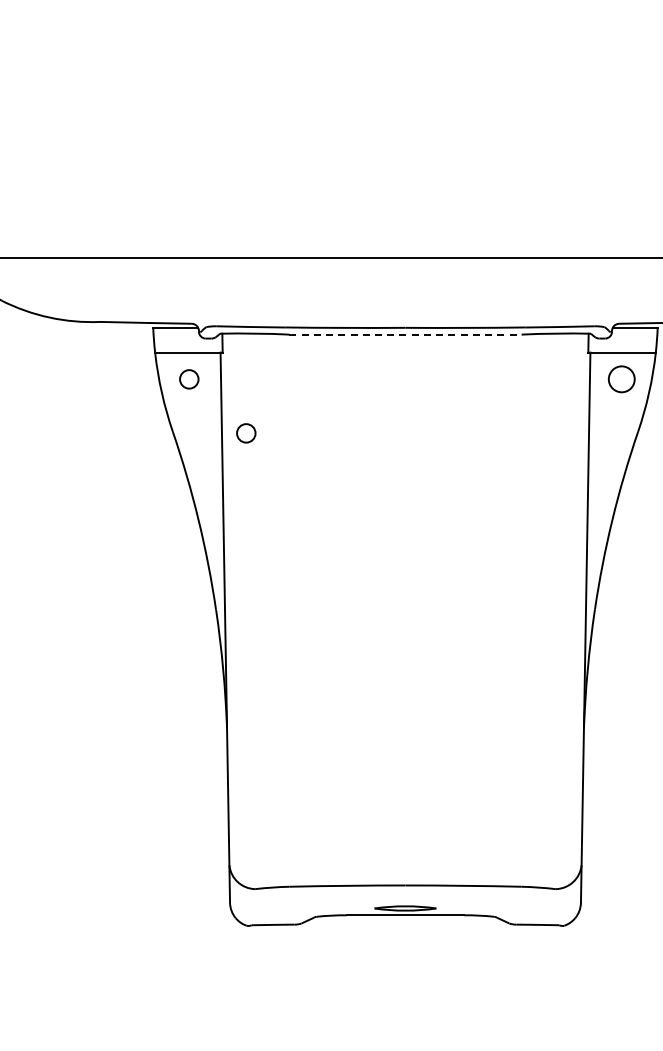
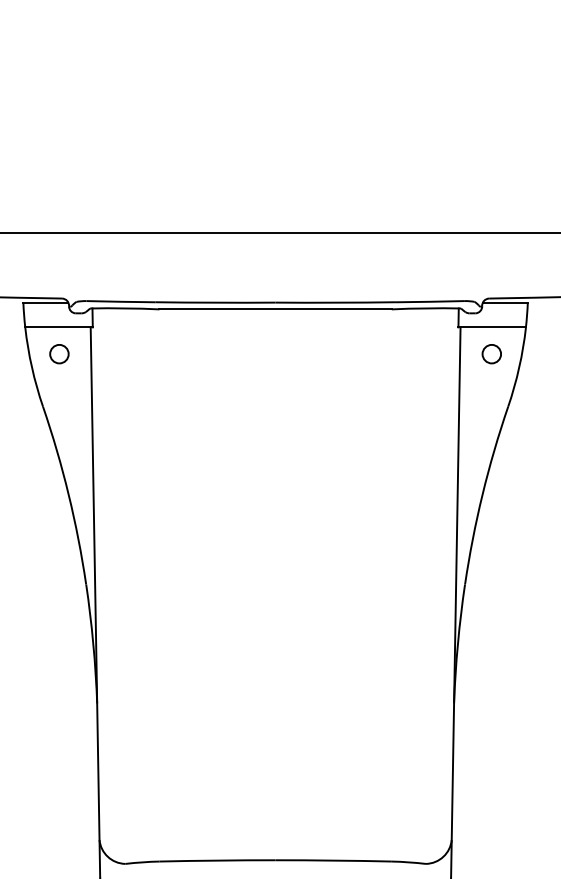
line: (406, 334) -> (276, 309), dashed -> solid
circle: (621, 379) -> (491, 354), size x0.71
circle: (246, 433) -> (116, 408), removed

